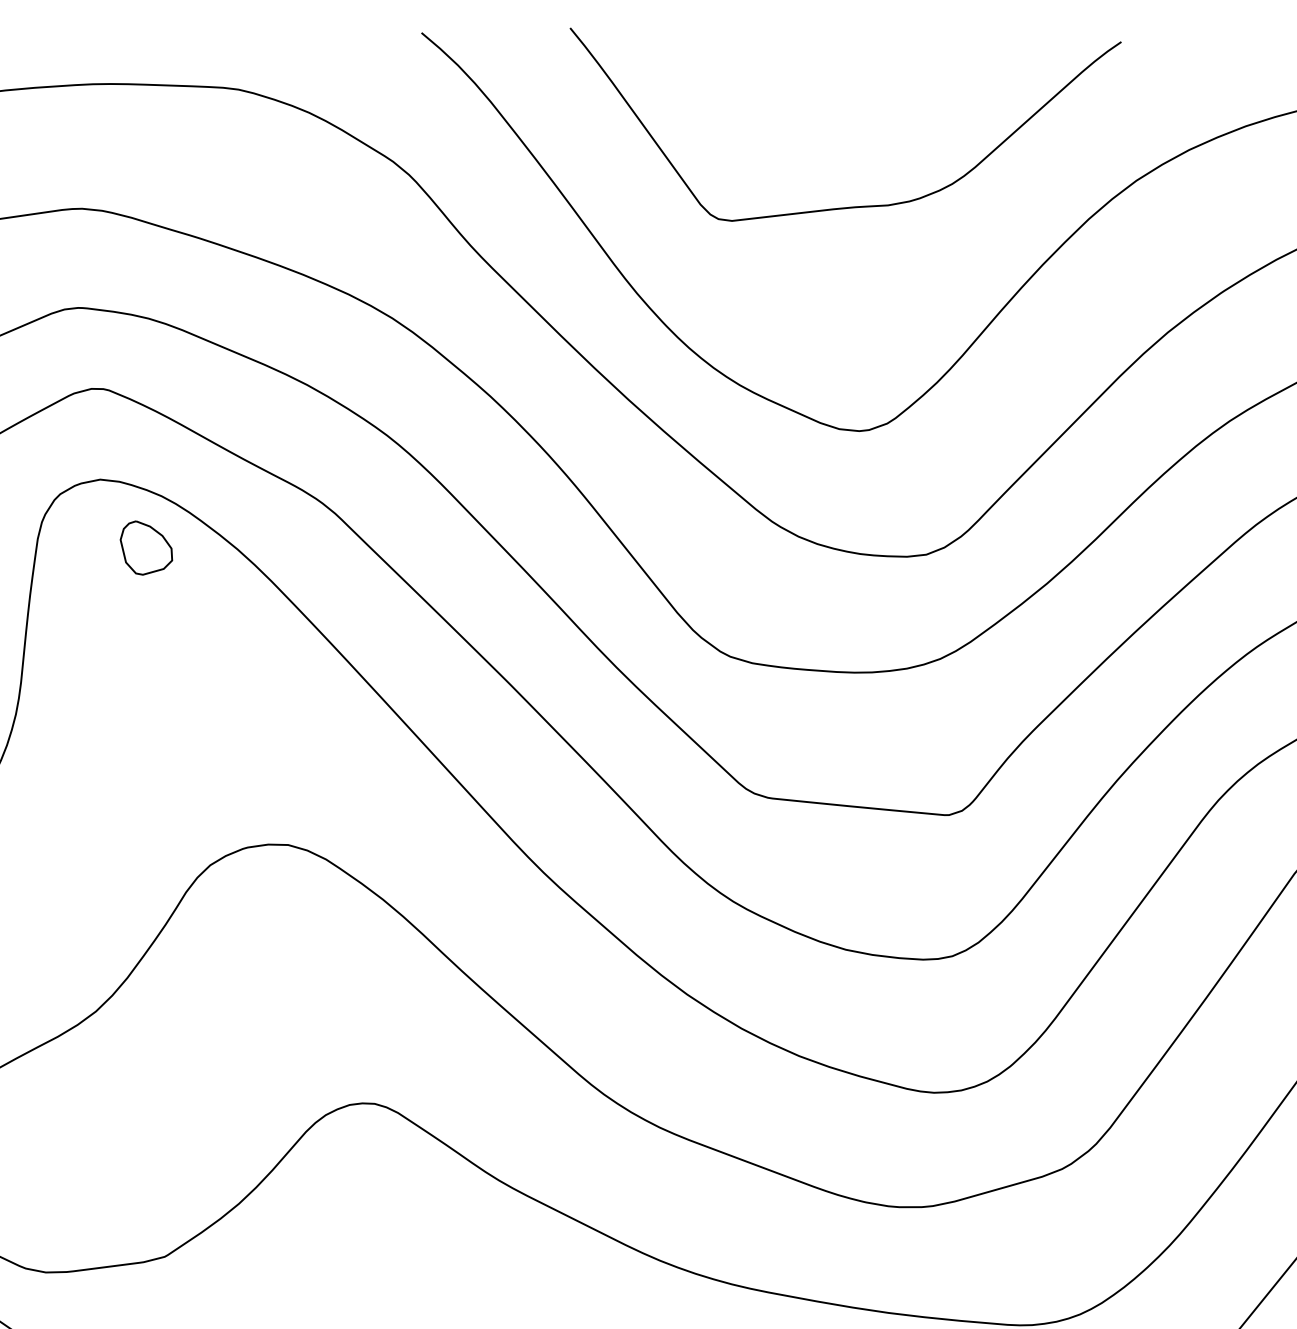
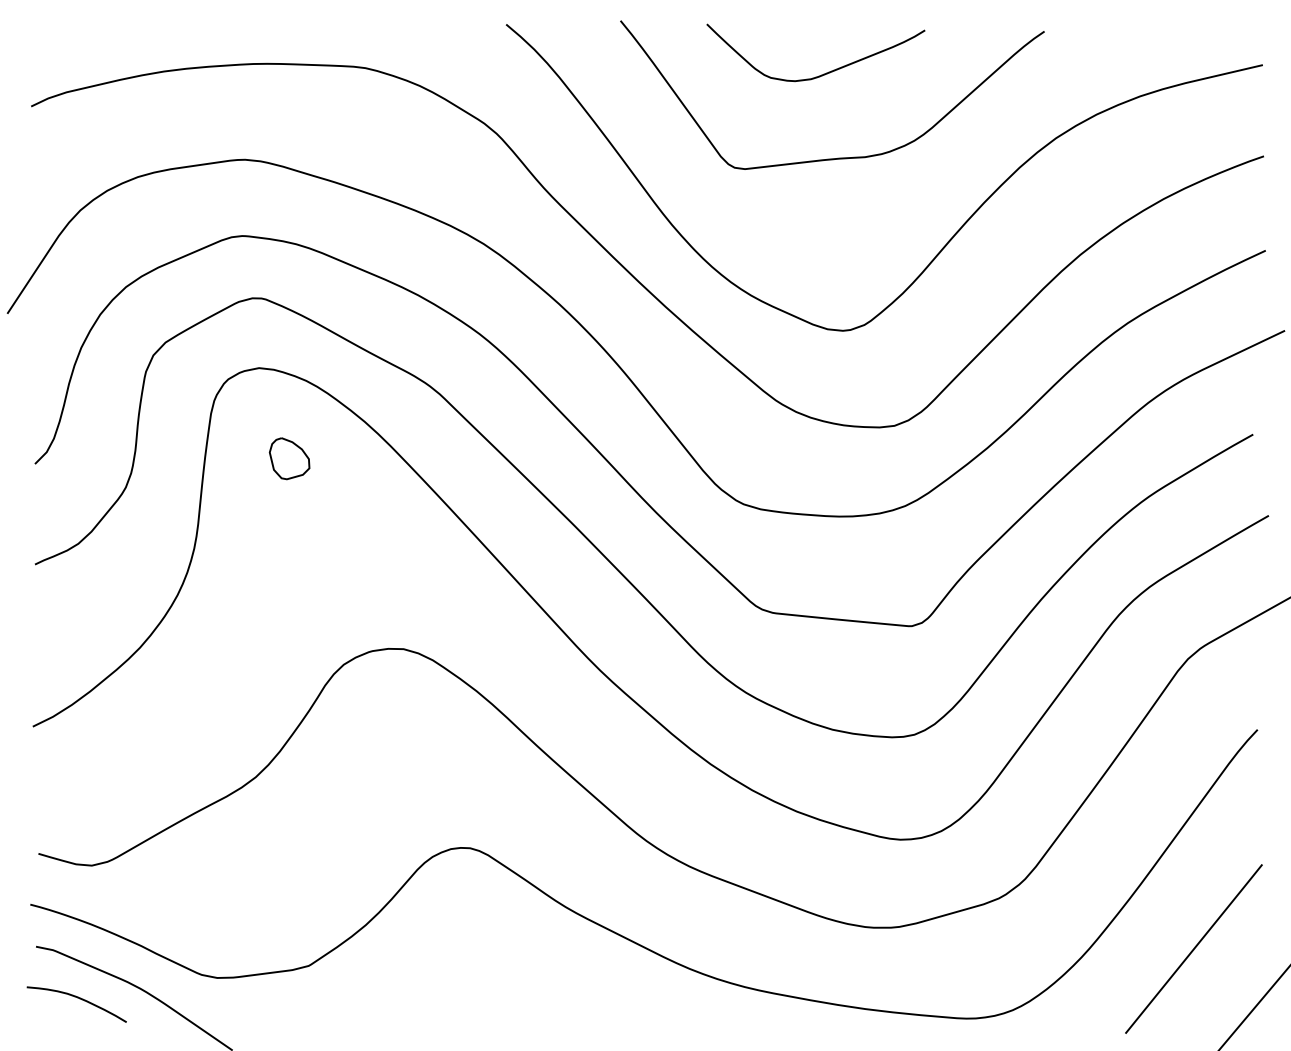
curve: (834, 96) -> (823, 73), added
part: (146, 547) -> (289, 458), moved

